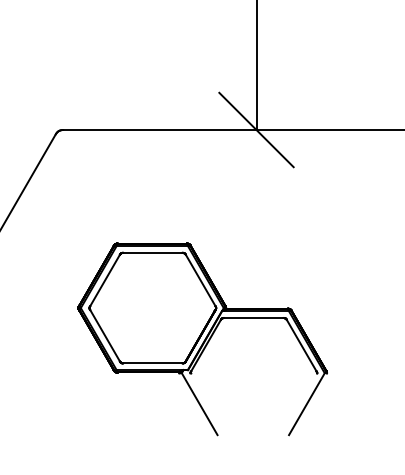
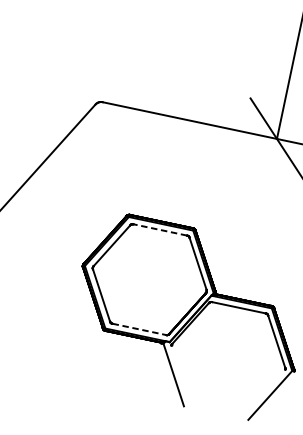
line: (152, 252) -> (160, 229), solid -> dashed
line: (152, 363) -> (138, 329), solid -> dashed

